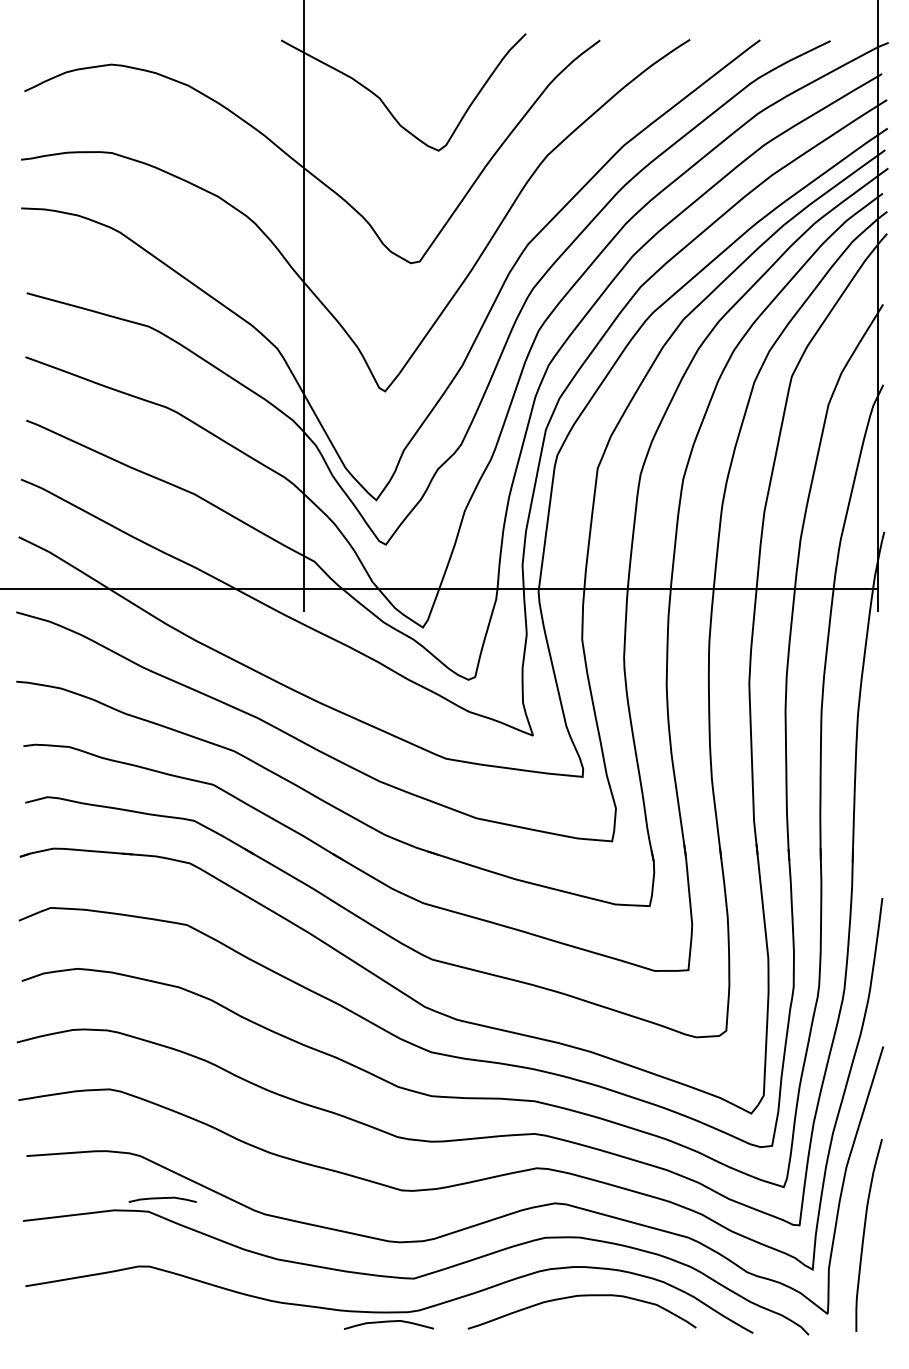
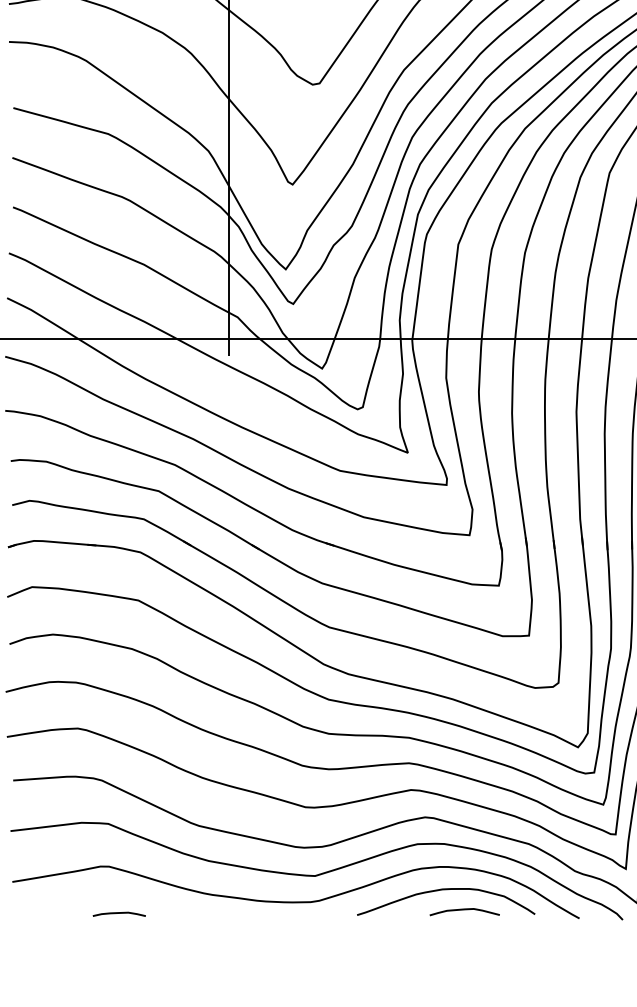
curve: (162, 1198) -> (119, 913), moved
curve: (388, 1322) -> (464, 910), moved

